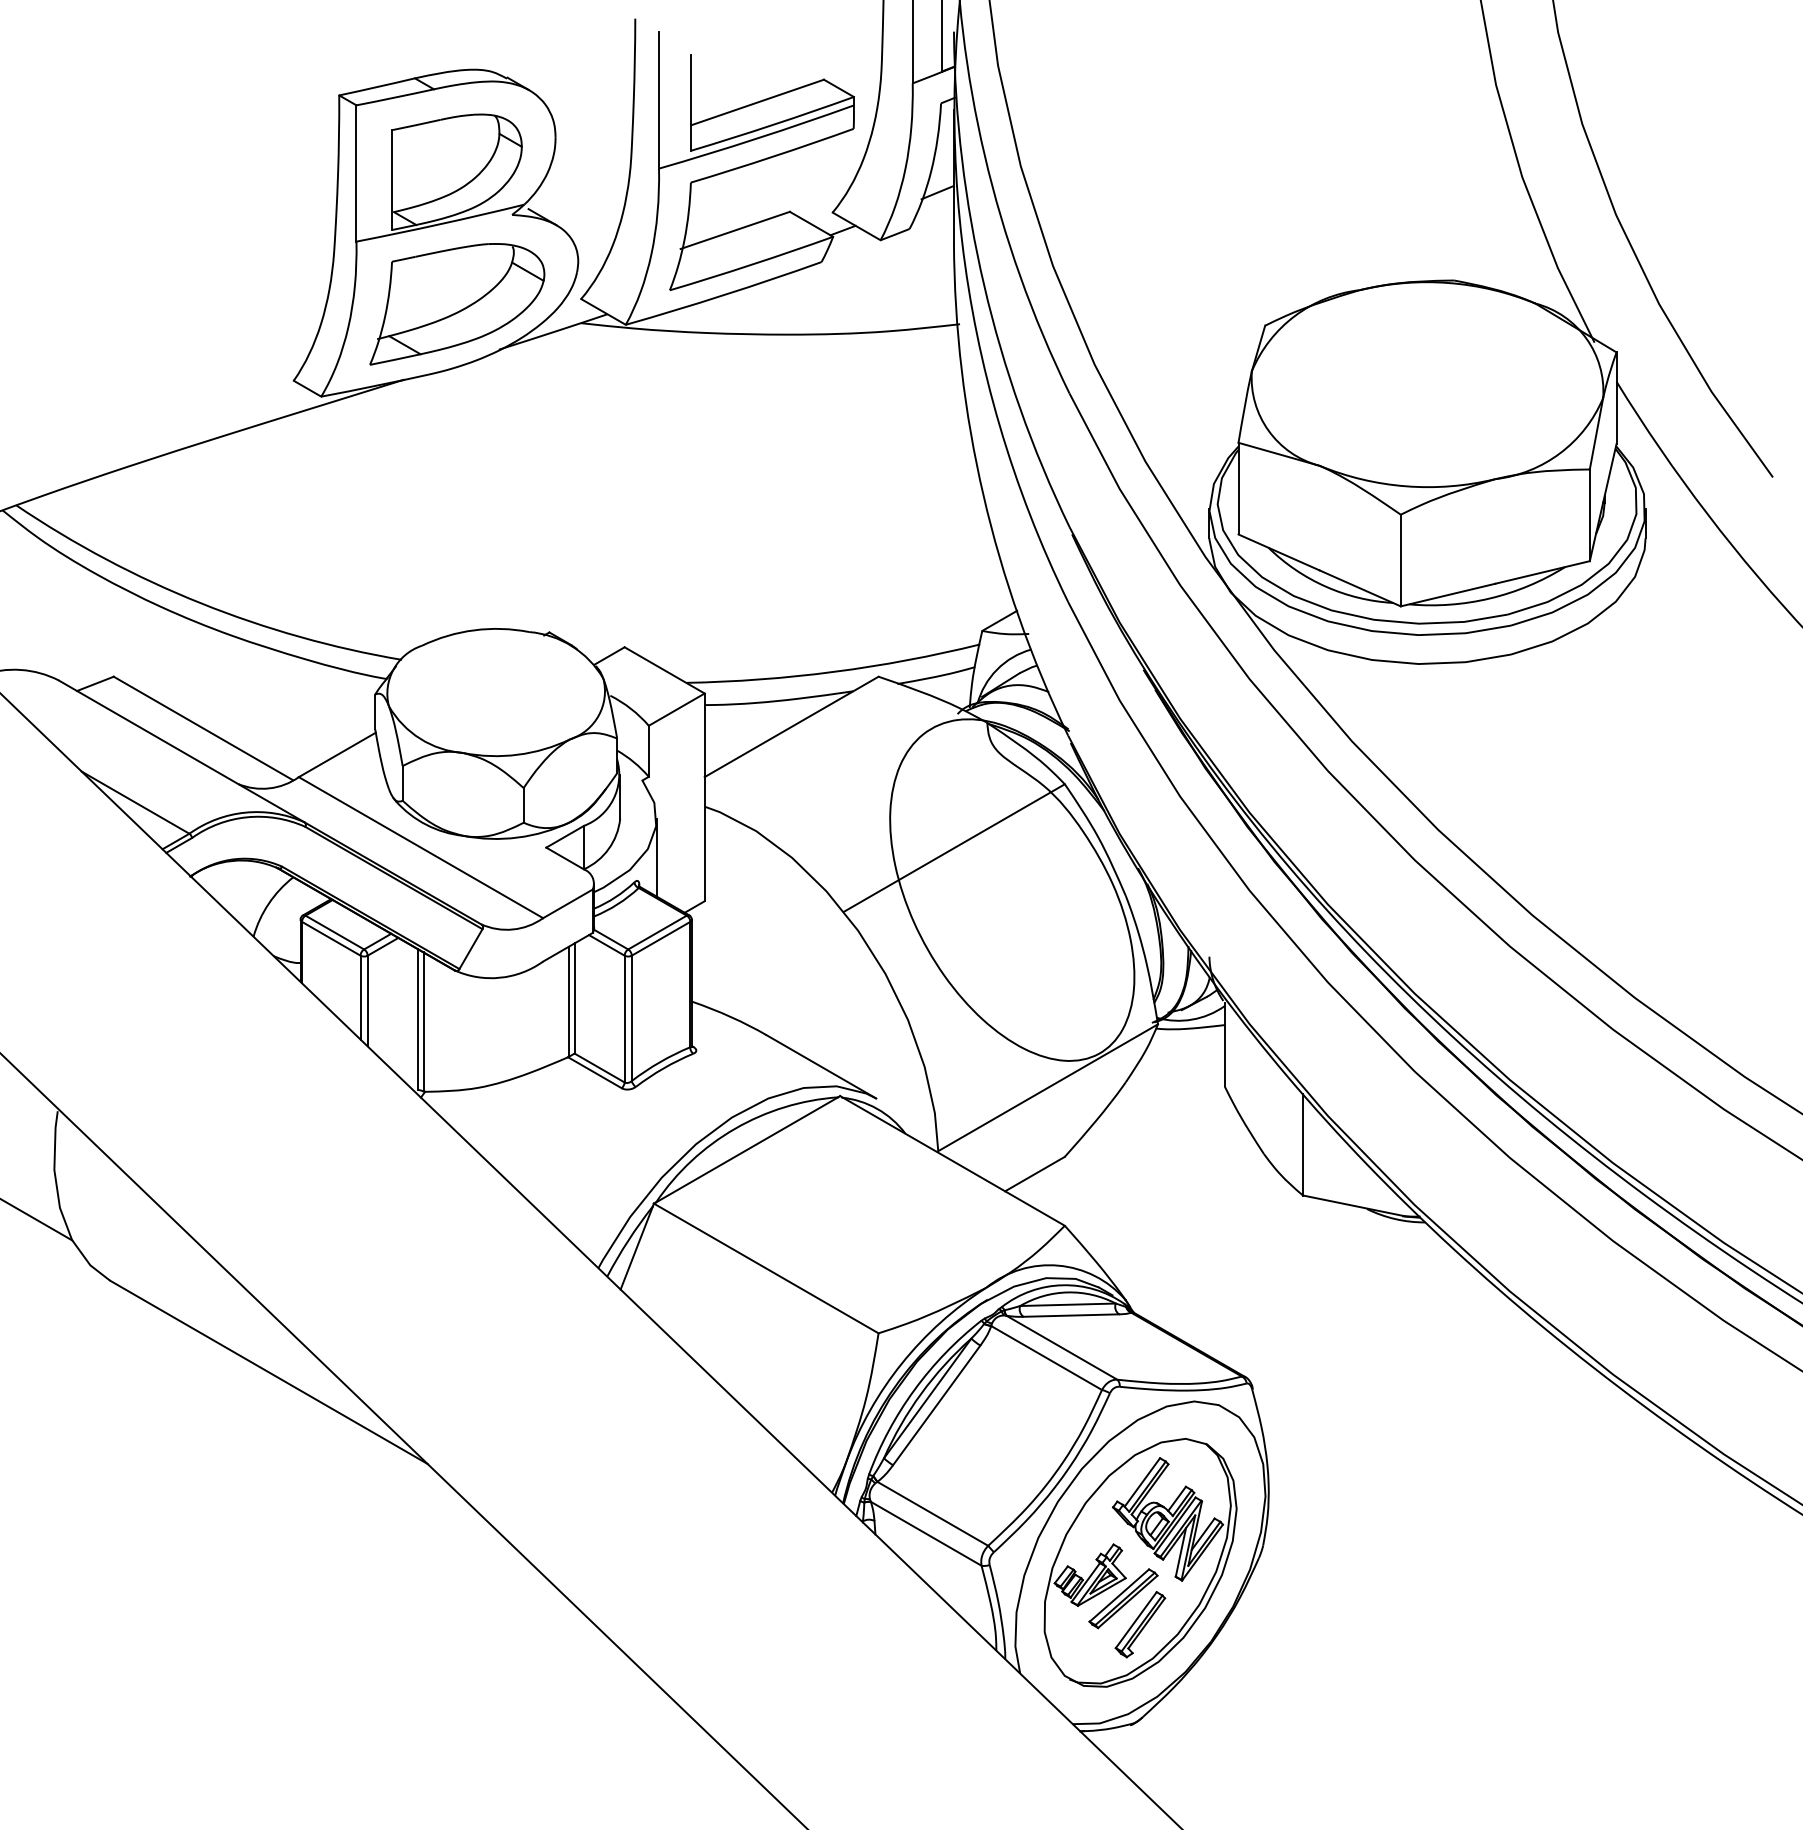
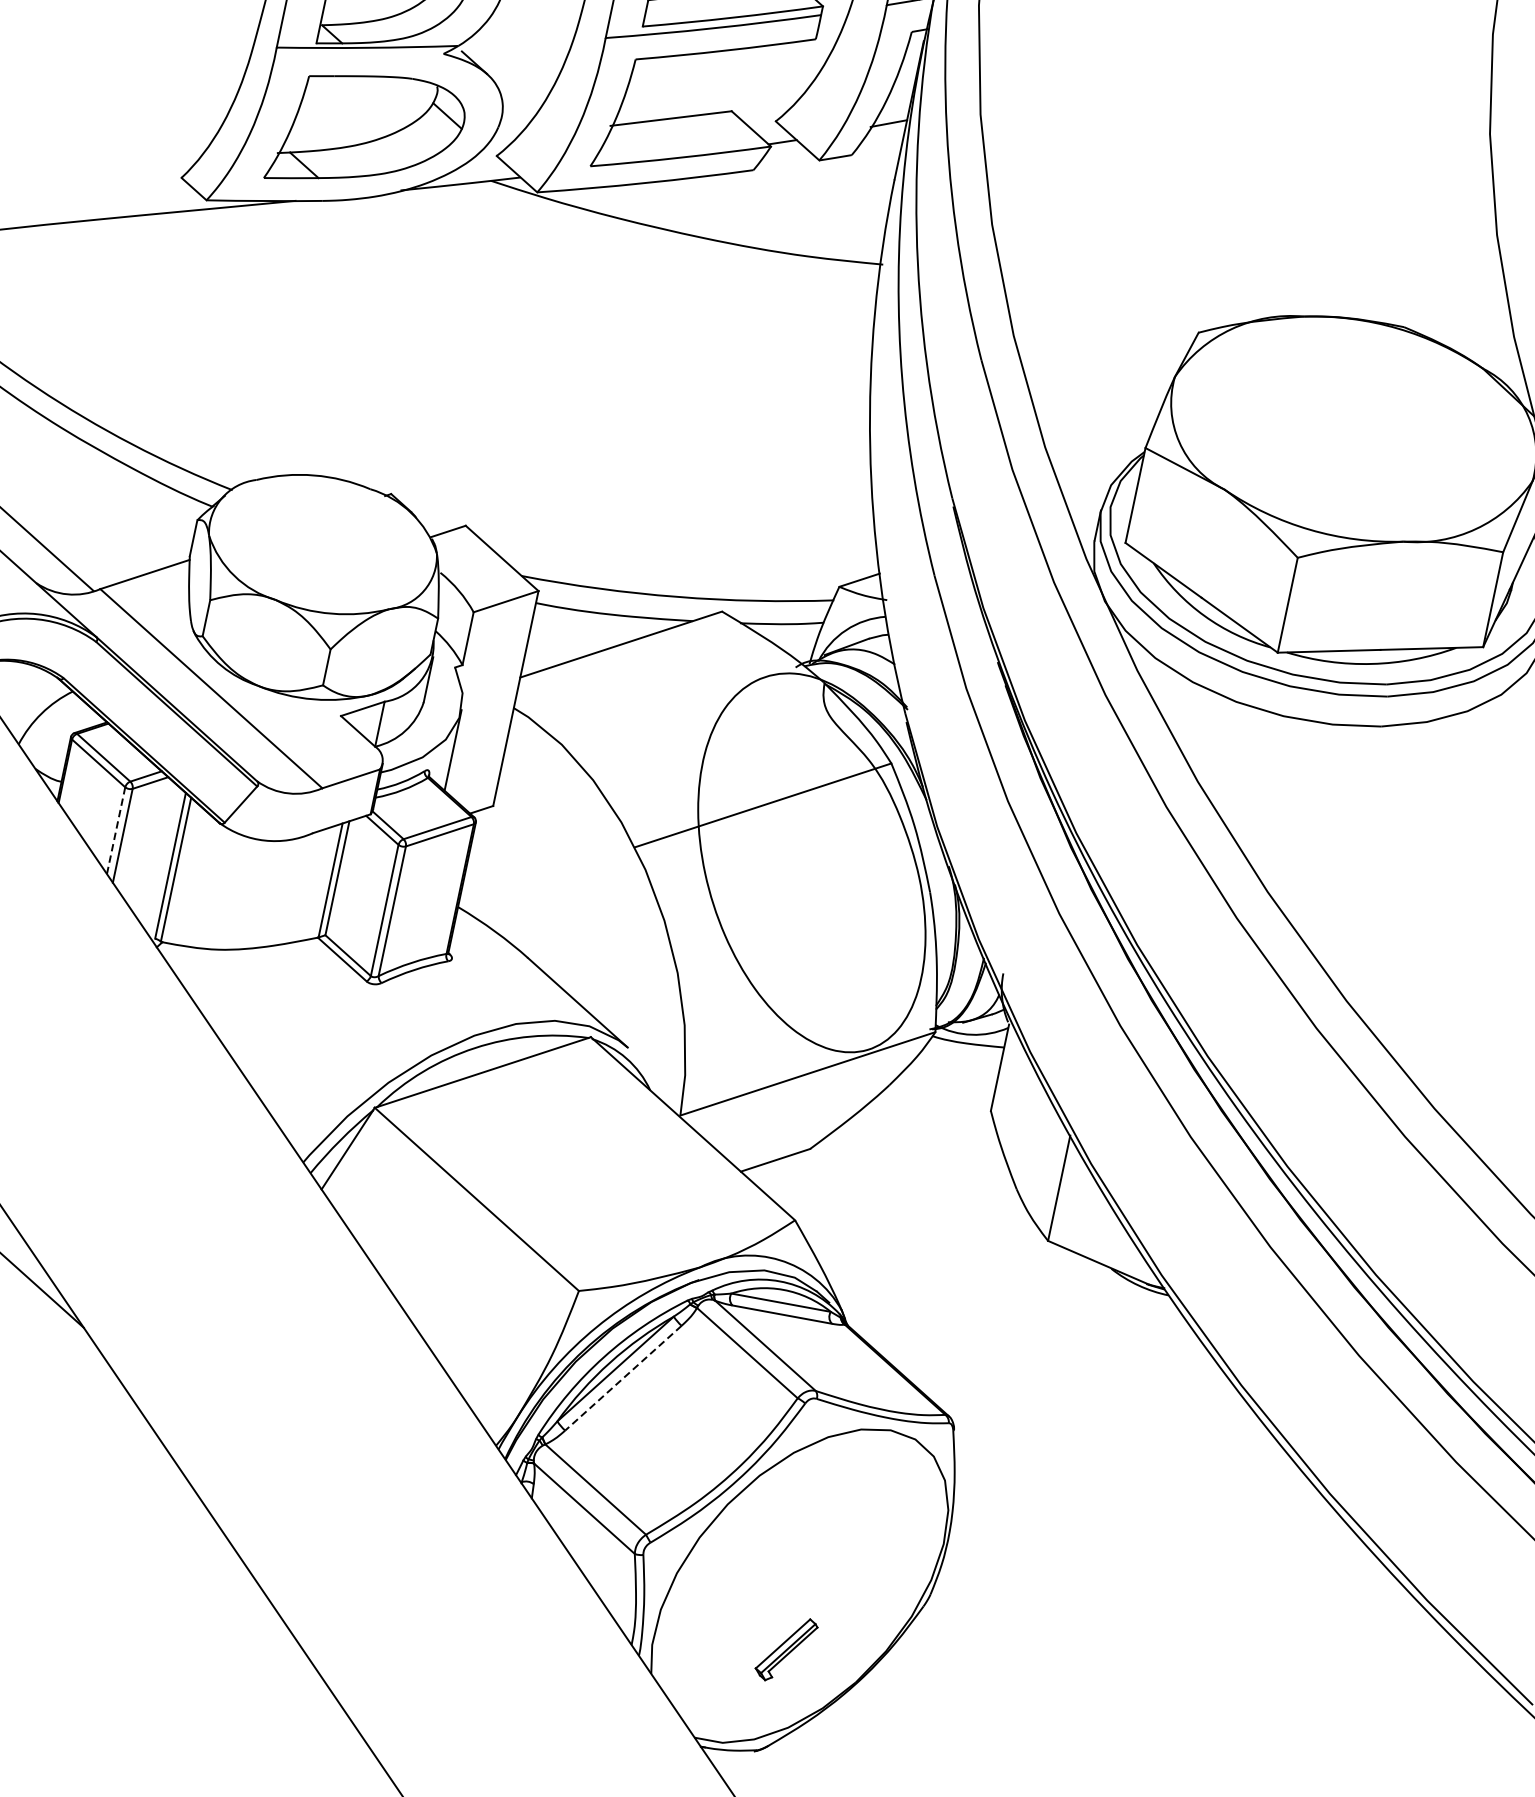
line: (360, 997) -> (116, 830), solid -> dashed
line: (936, 1405) -> (623, 1378), solid -> dashed
part: (1140, 1562) -> (799, 1585), removed

